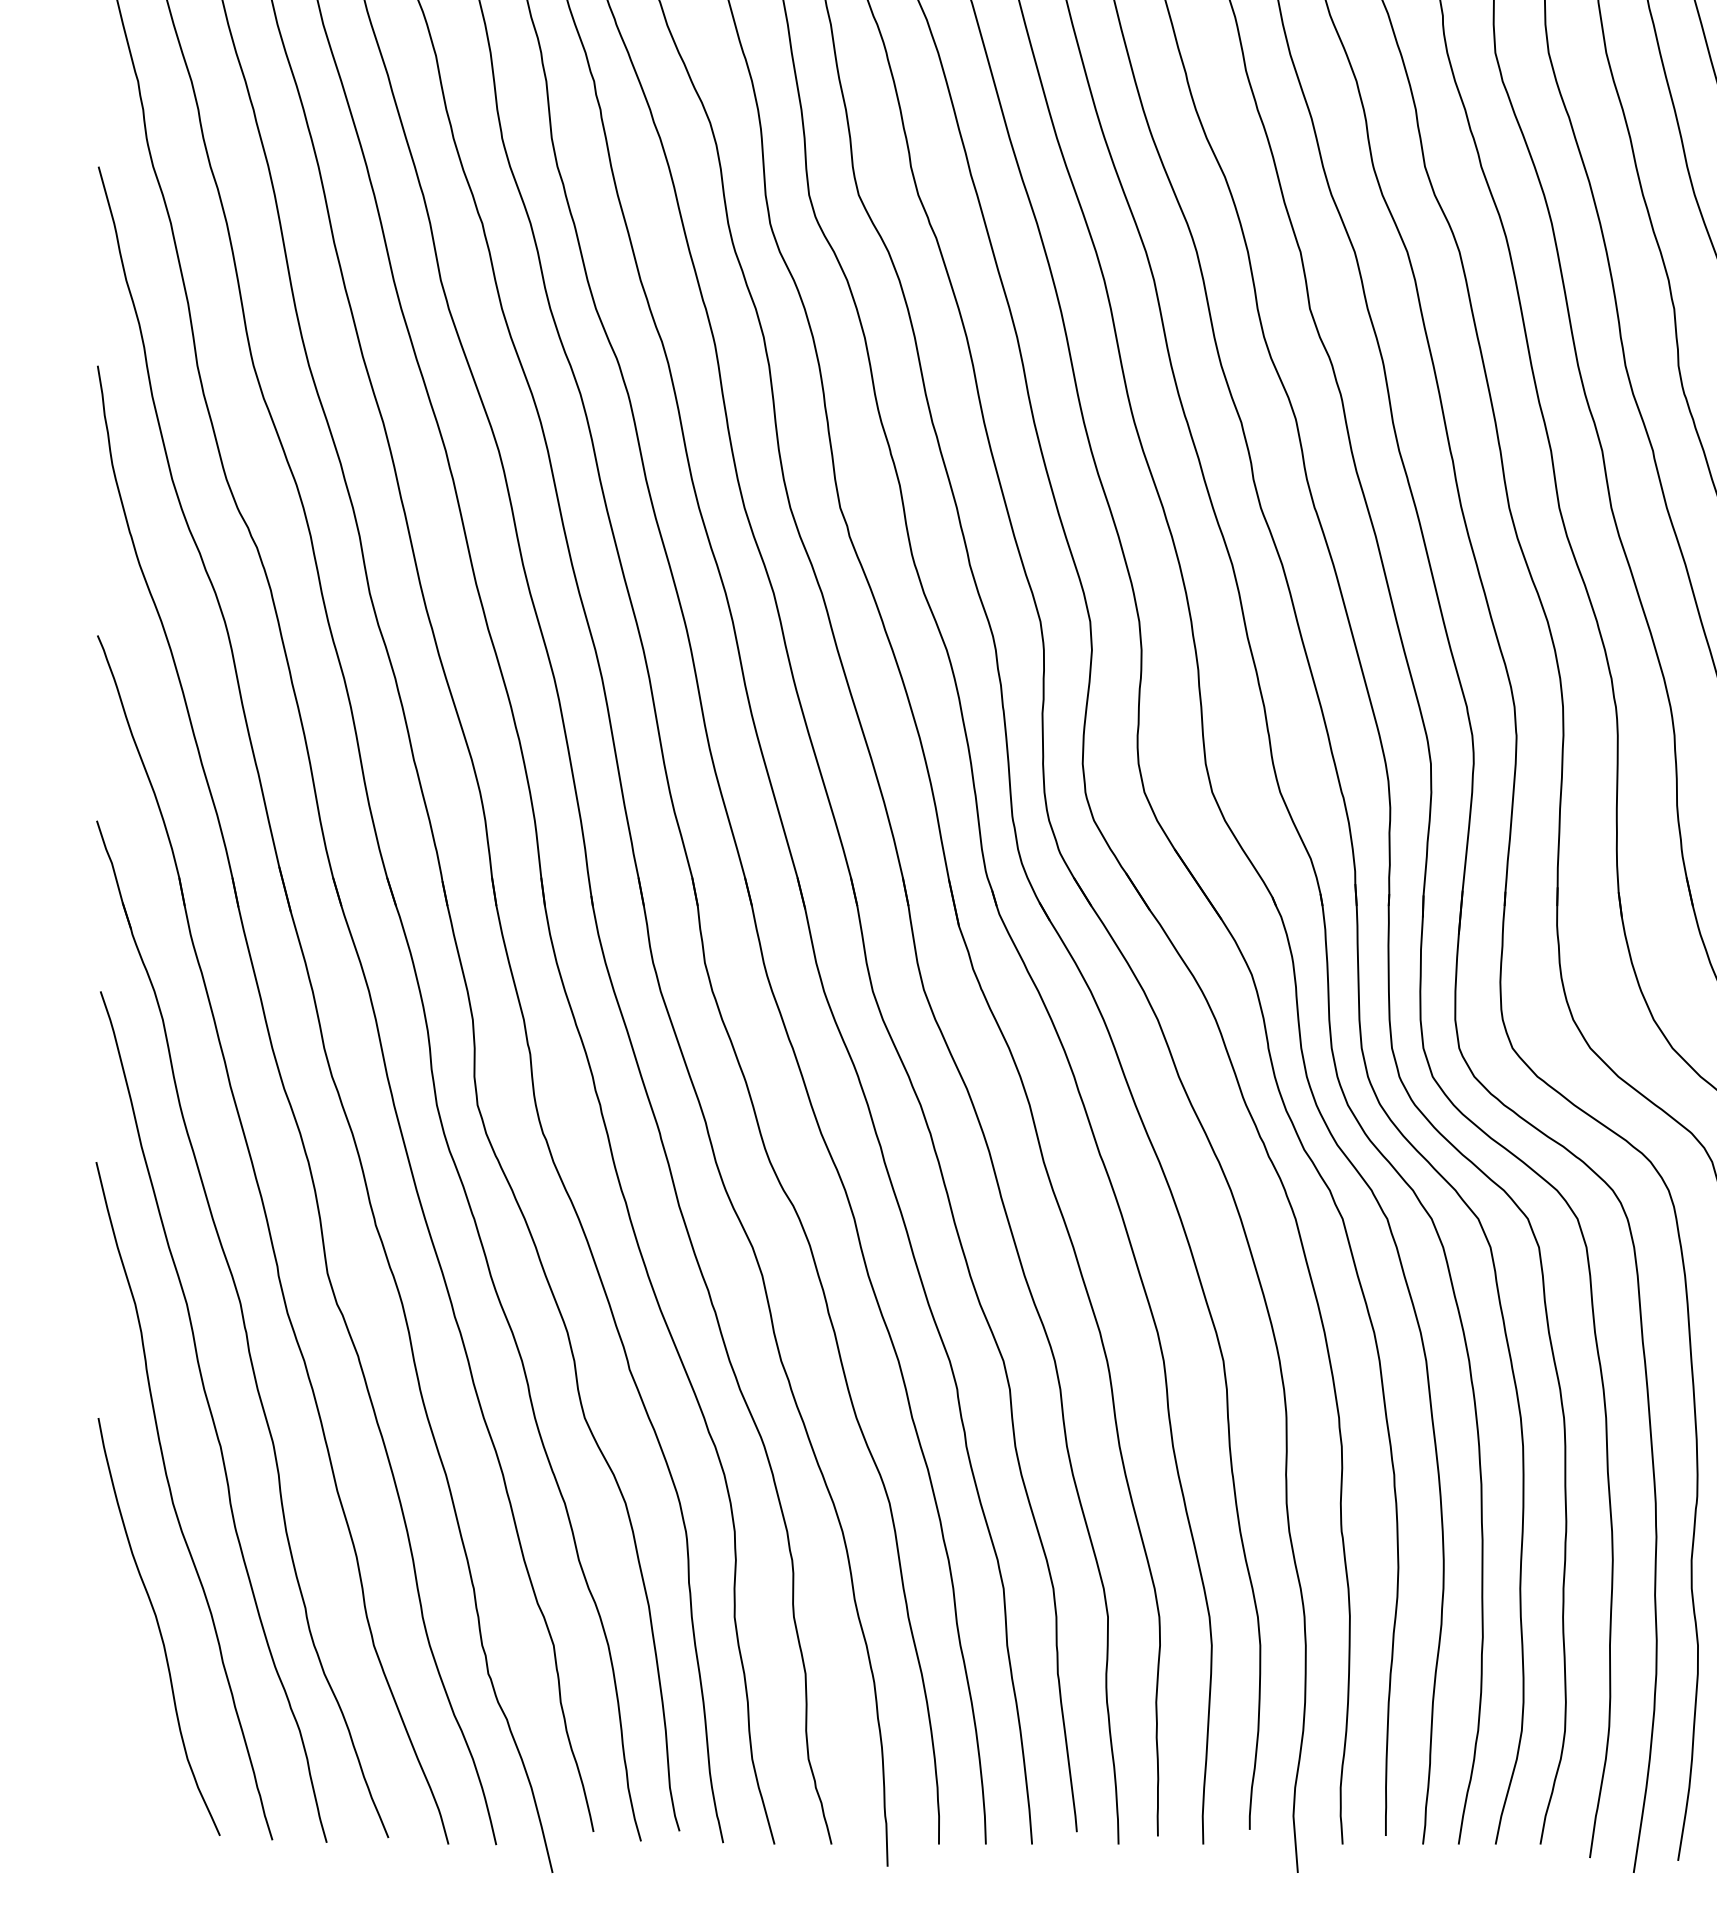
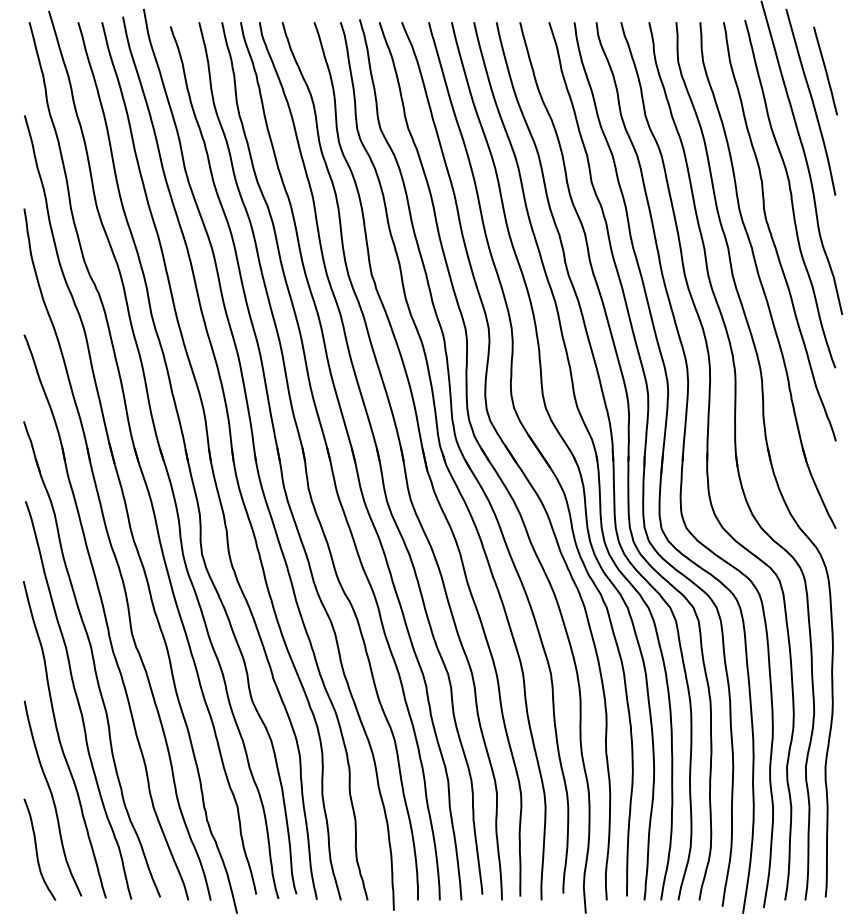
curve: (125, 1735) -> (37, 849), added

